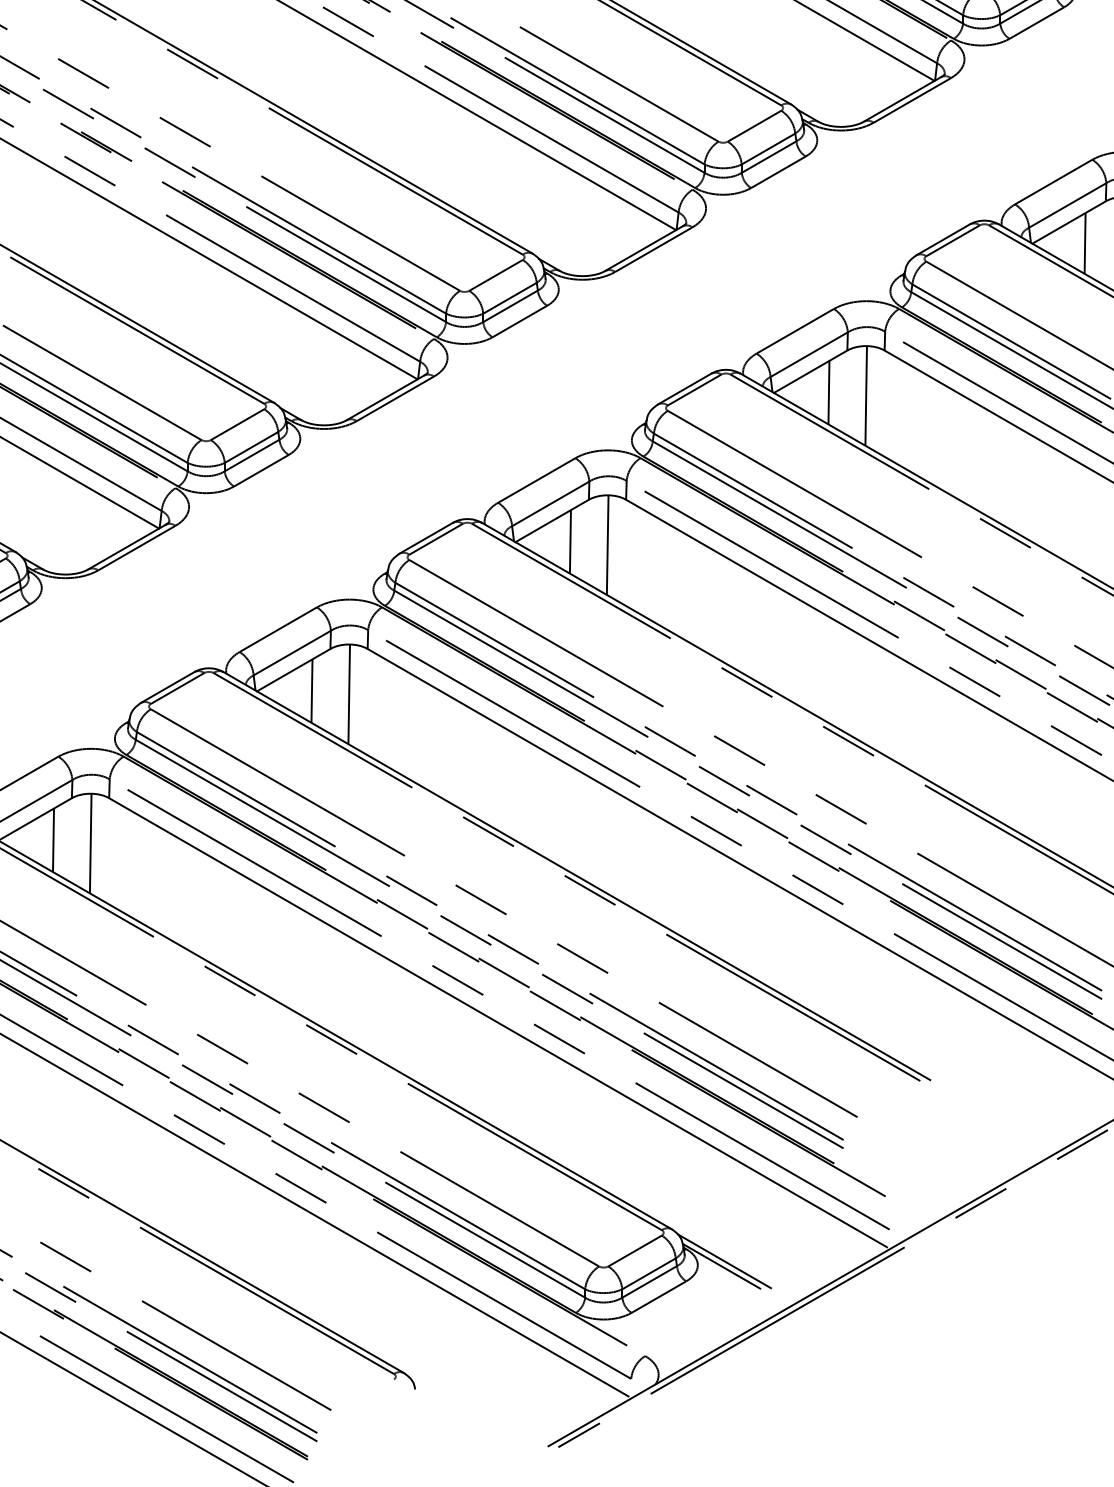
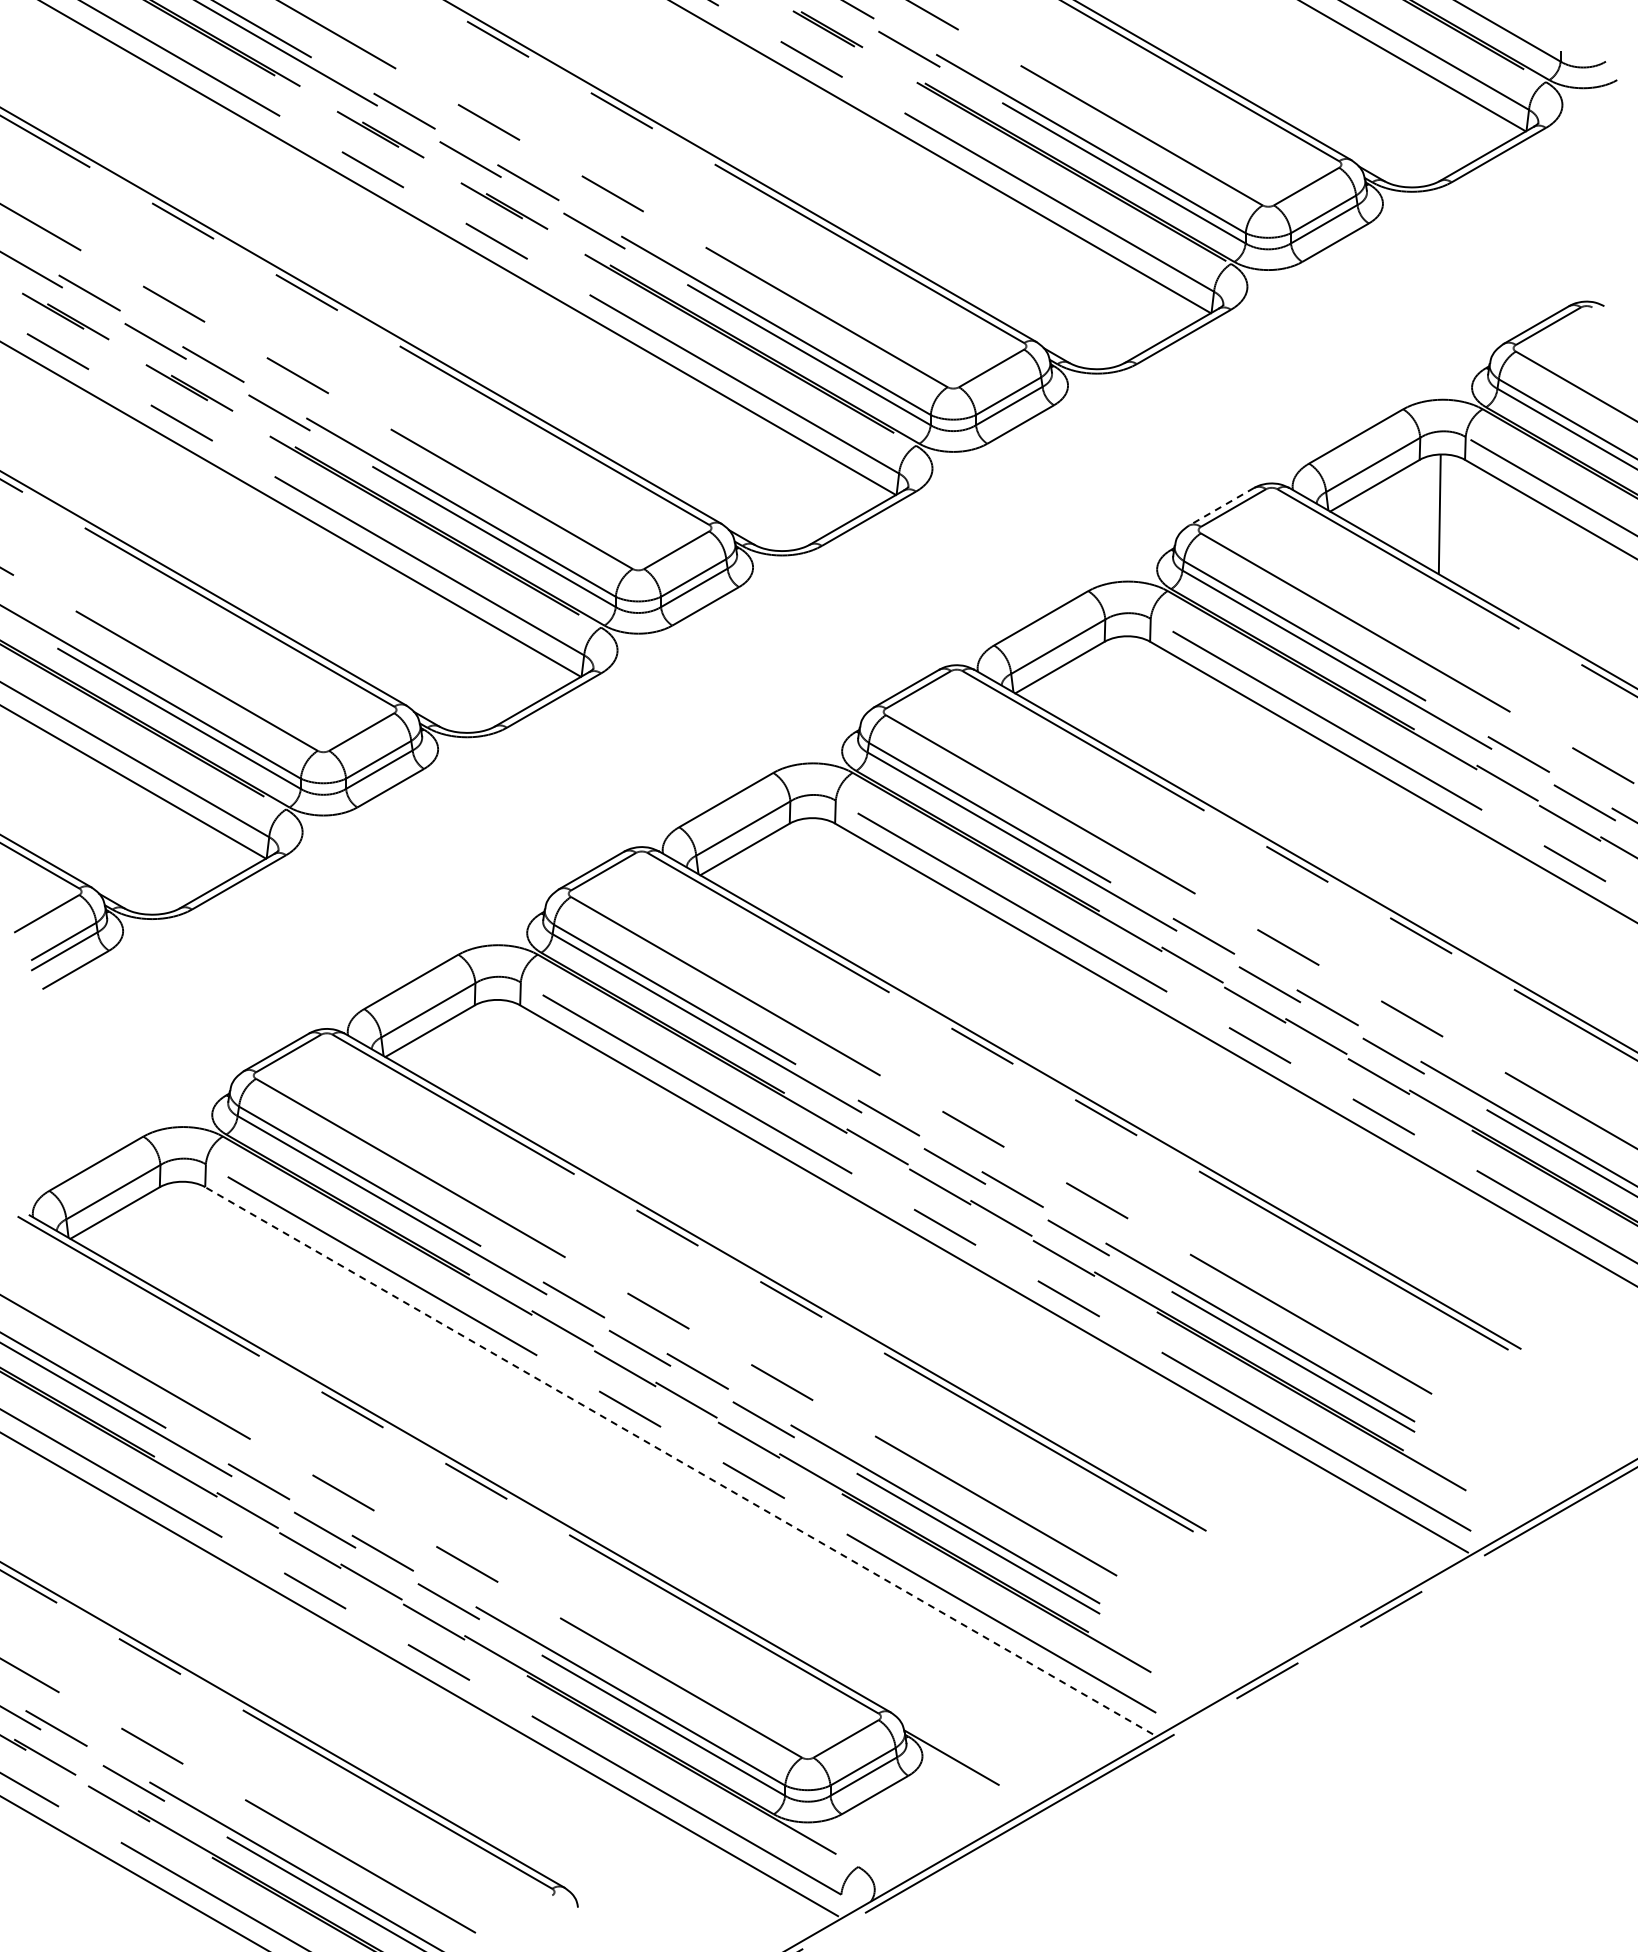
line: (943, 239) -> (1221, 506), solid -> dashed
line: (1084, 243) -> (1393, 511), removed
line: (828, 392) -> (1081, 692), removed
line: (866, 395) -> (1127, 696), removed
line: (569, 541) -> (766, 874), removed
line: (607, 544) -> (812, 878), removed
line: (311, 690) -> (451, 1056), removed
line: (349, 694) -> (497, 1060), removed
line: (53, 840) -> (137, 1238), removed
line: (90, 843) -> (182, 1242), removed
line: (497, 1022) -> (678, 1460), solid -> dashed
line: (724, 1261) -> (954, 1751), removed

